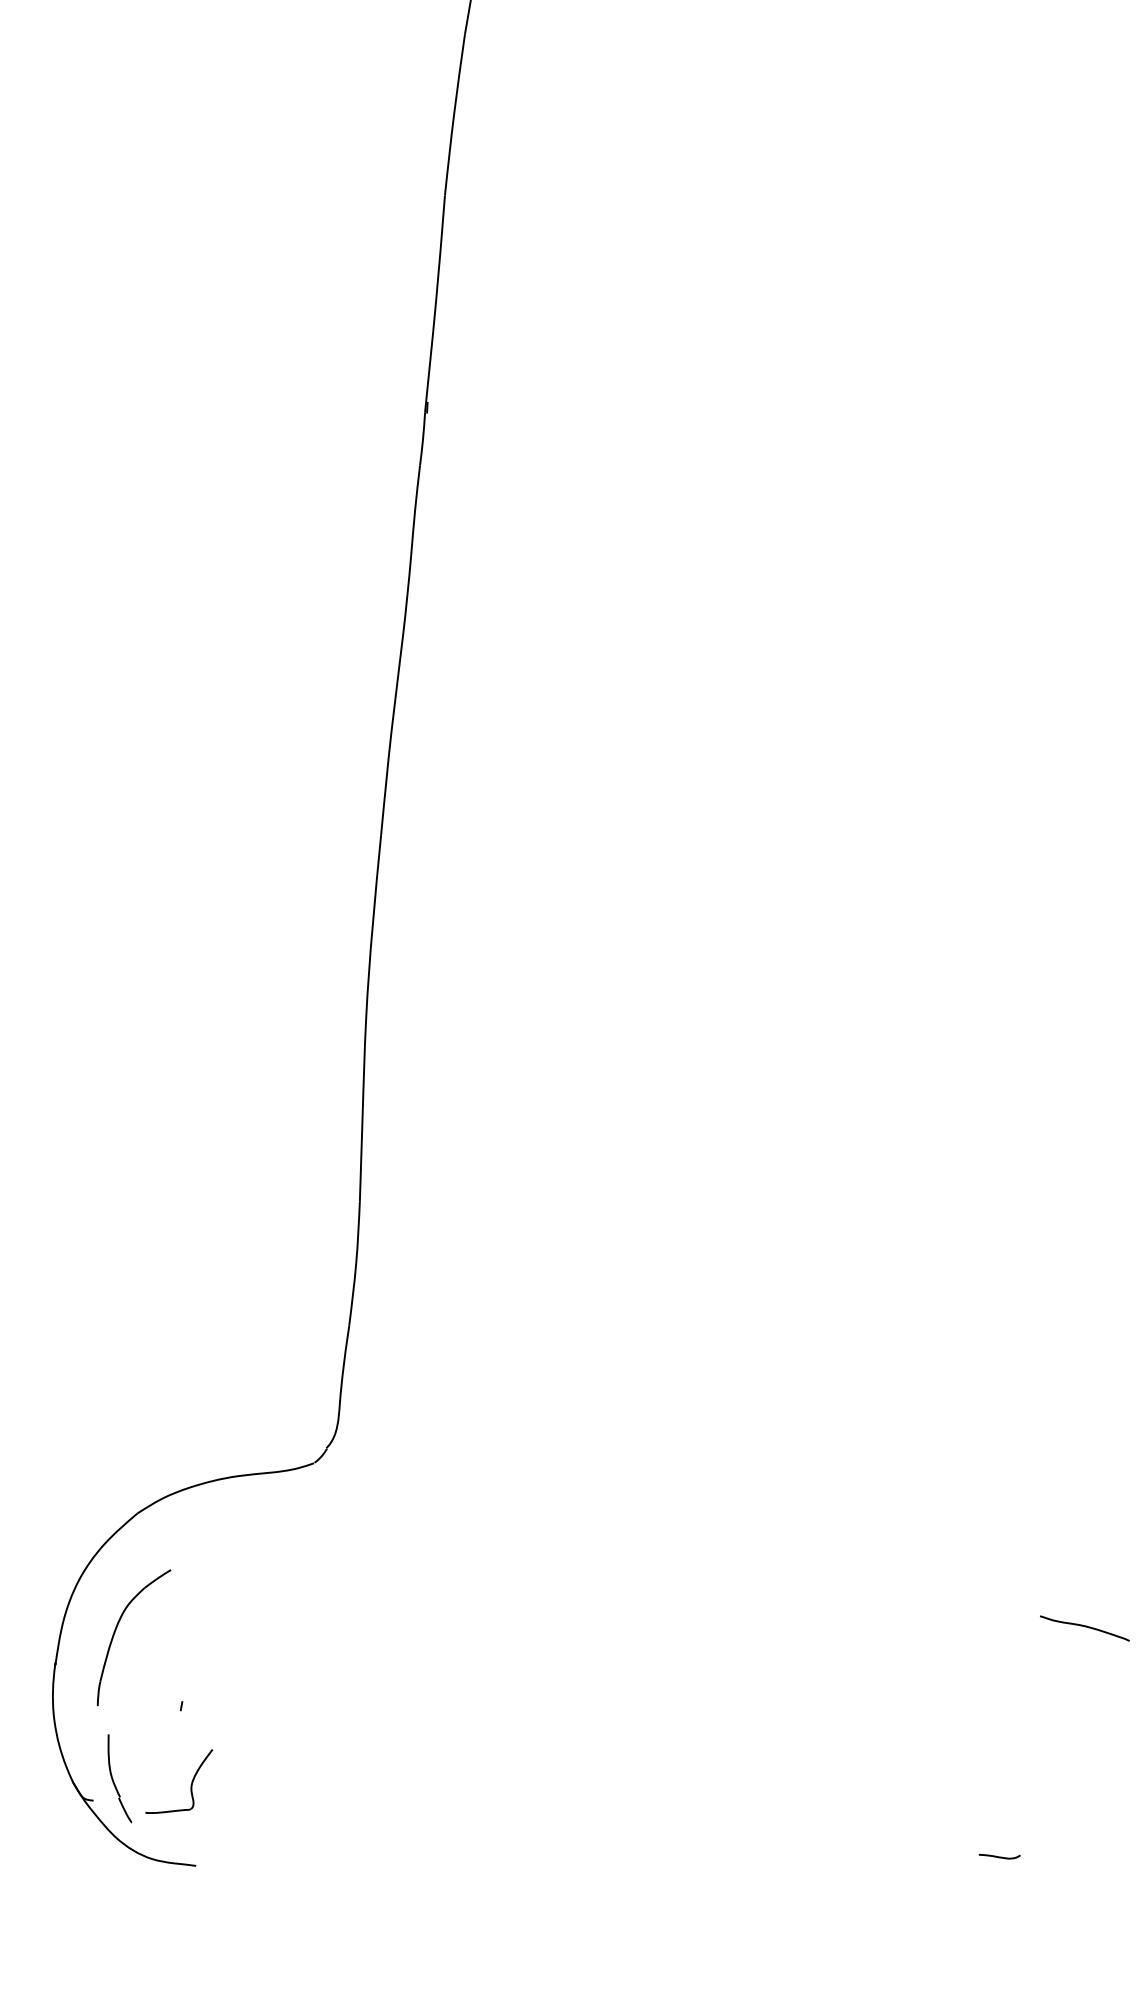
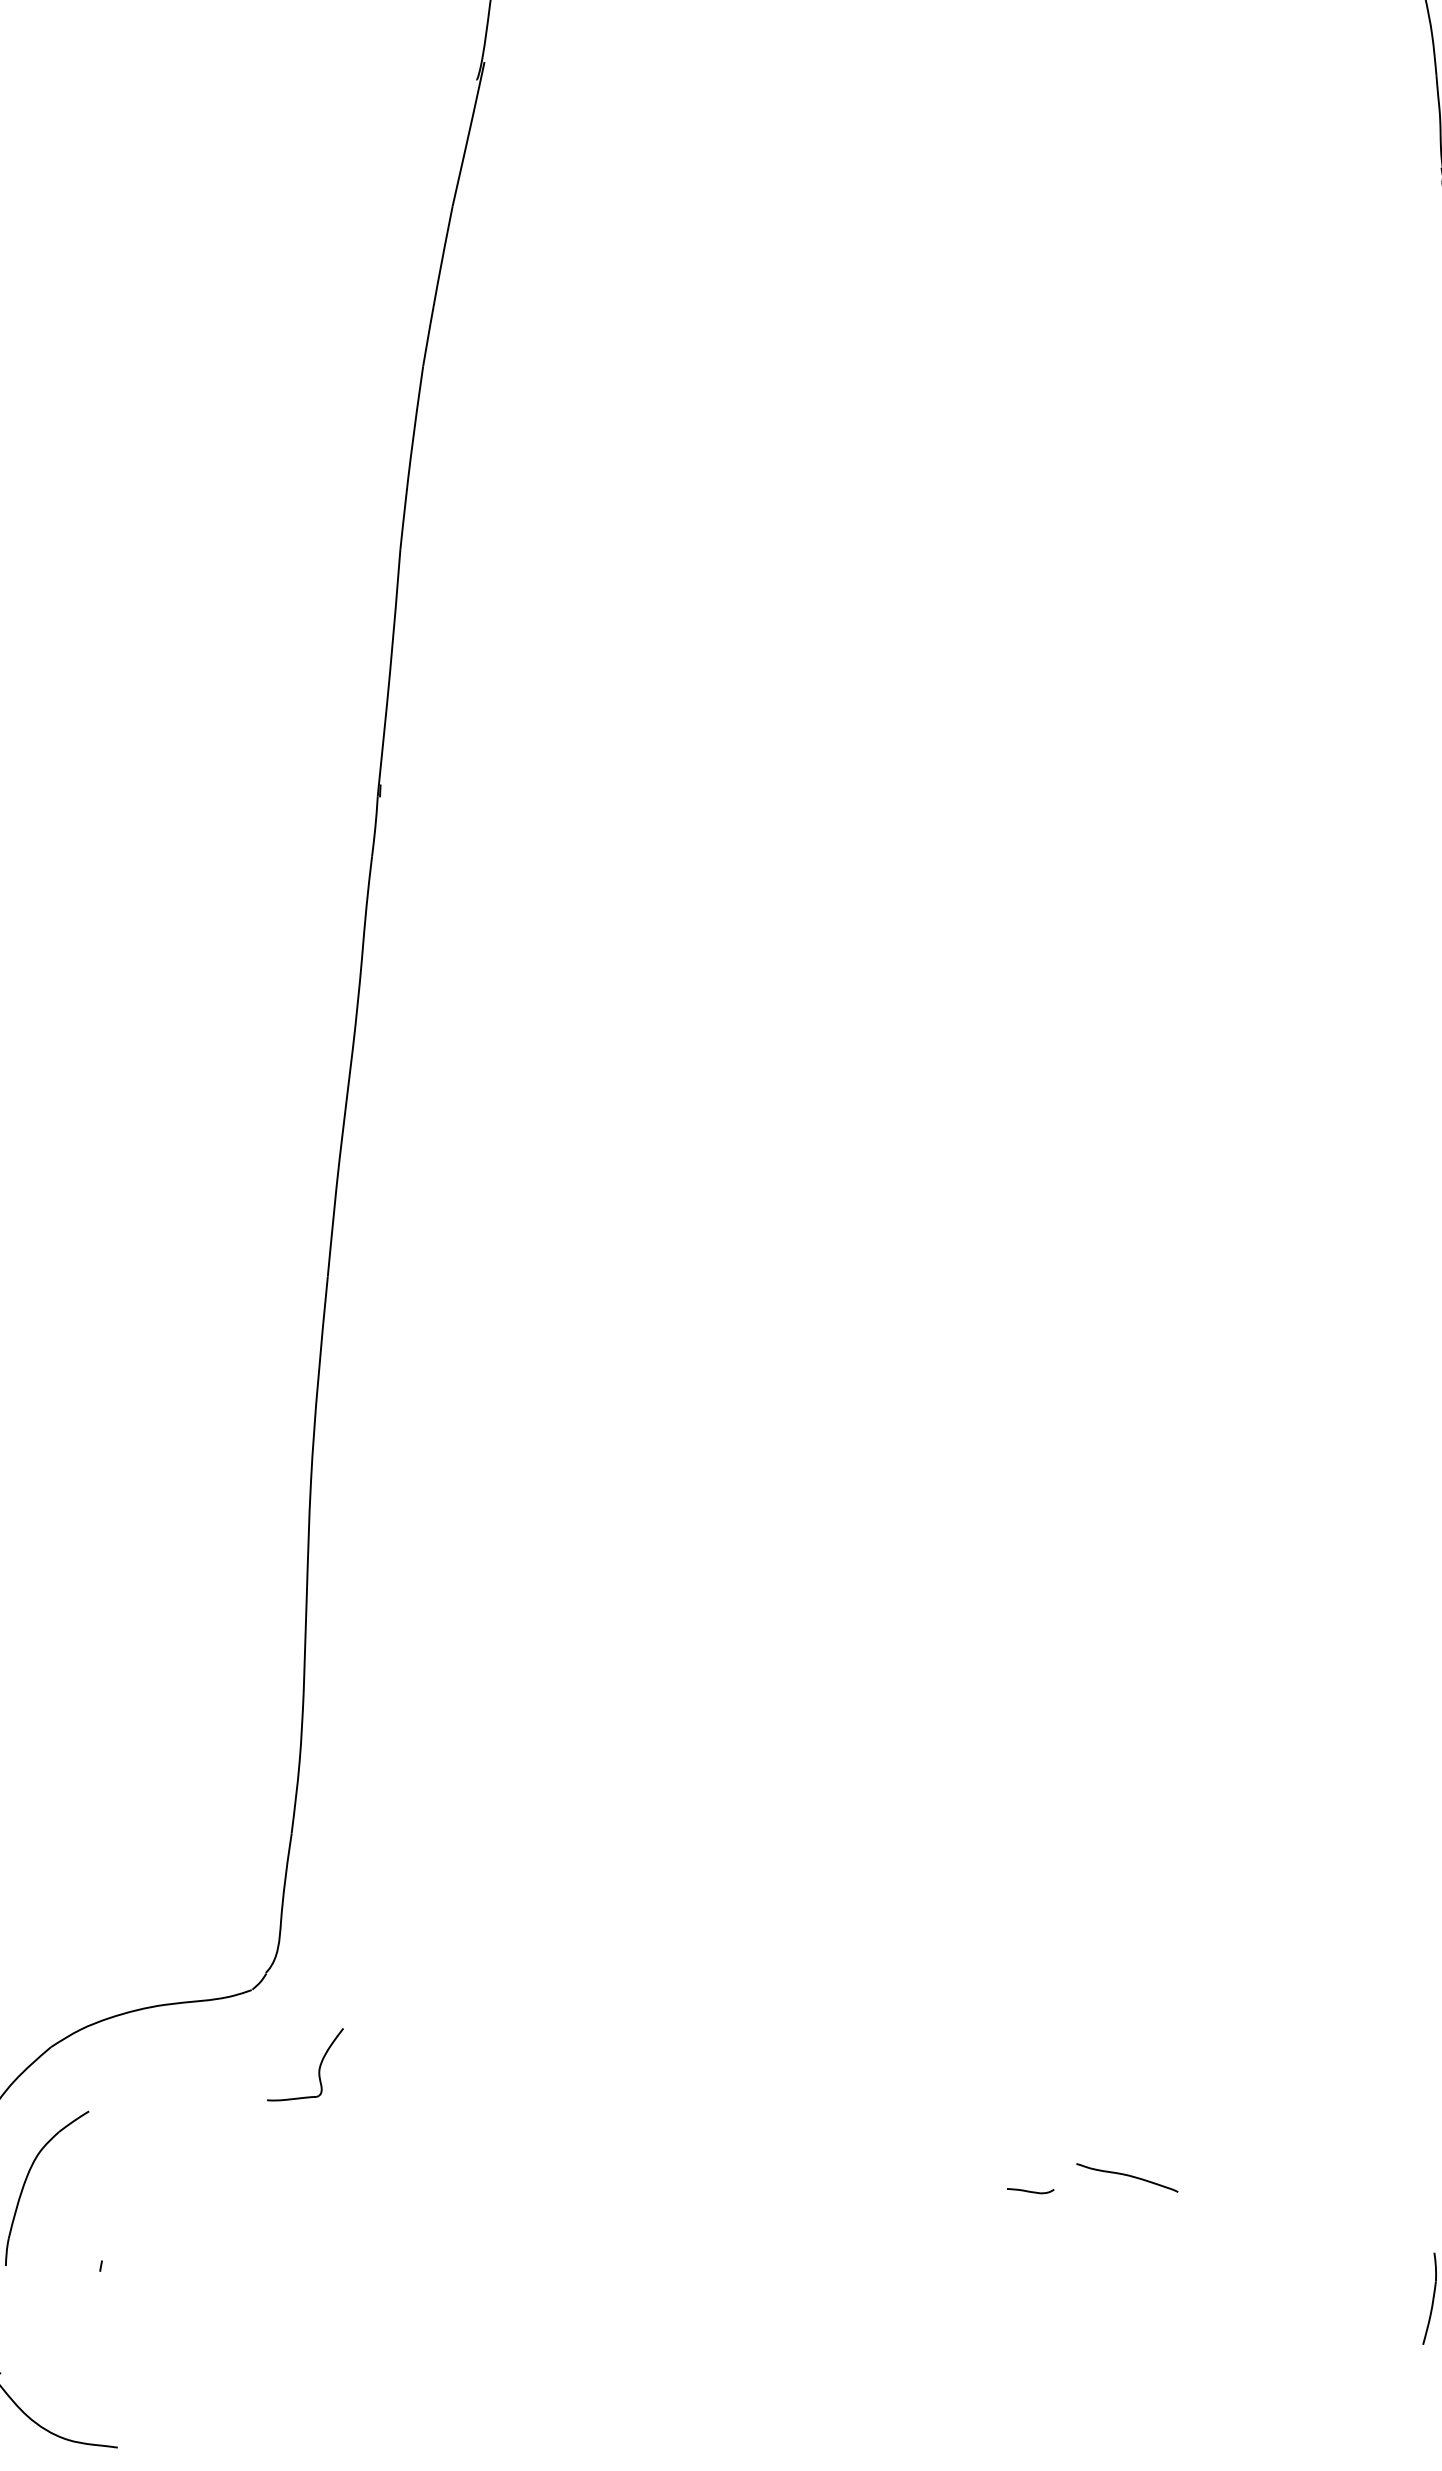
part: (114, 1780) -> (24, 2350), removed
part: (190, 1784) -> (318, 2068), moved
curve: (999, 1857) -> (1030, 2191), moved

